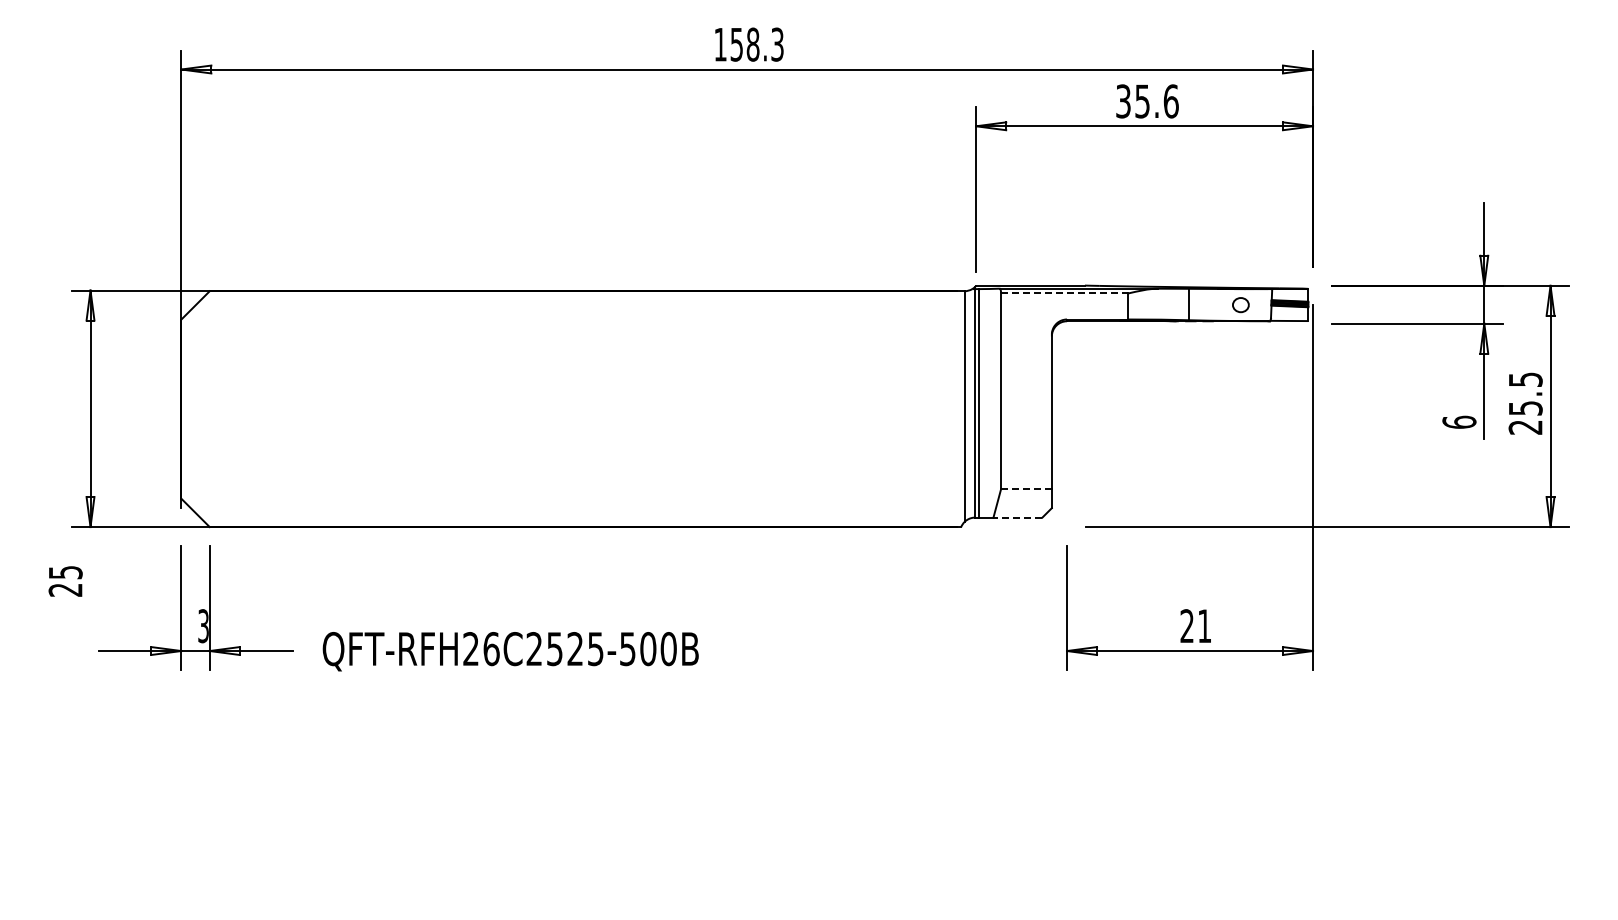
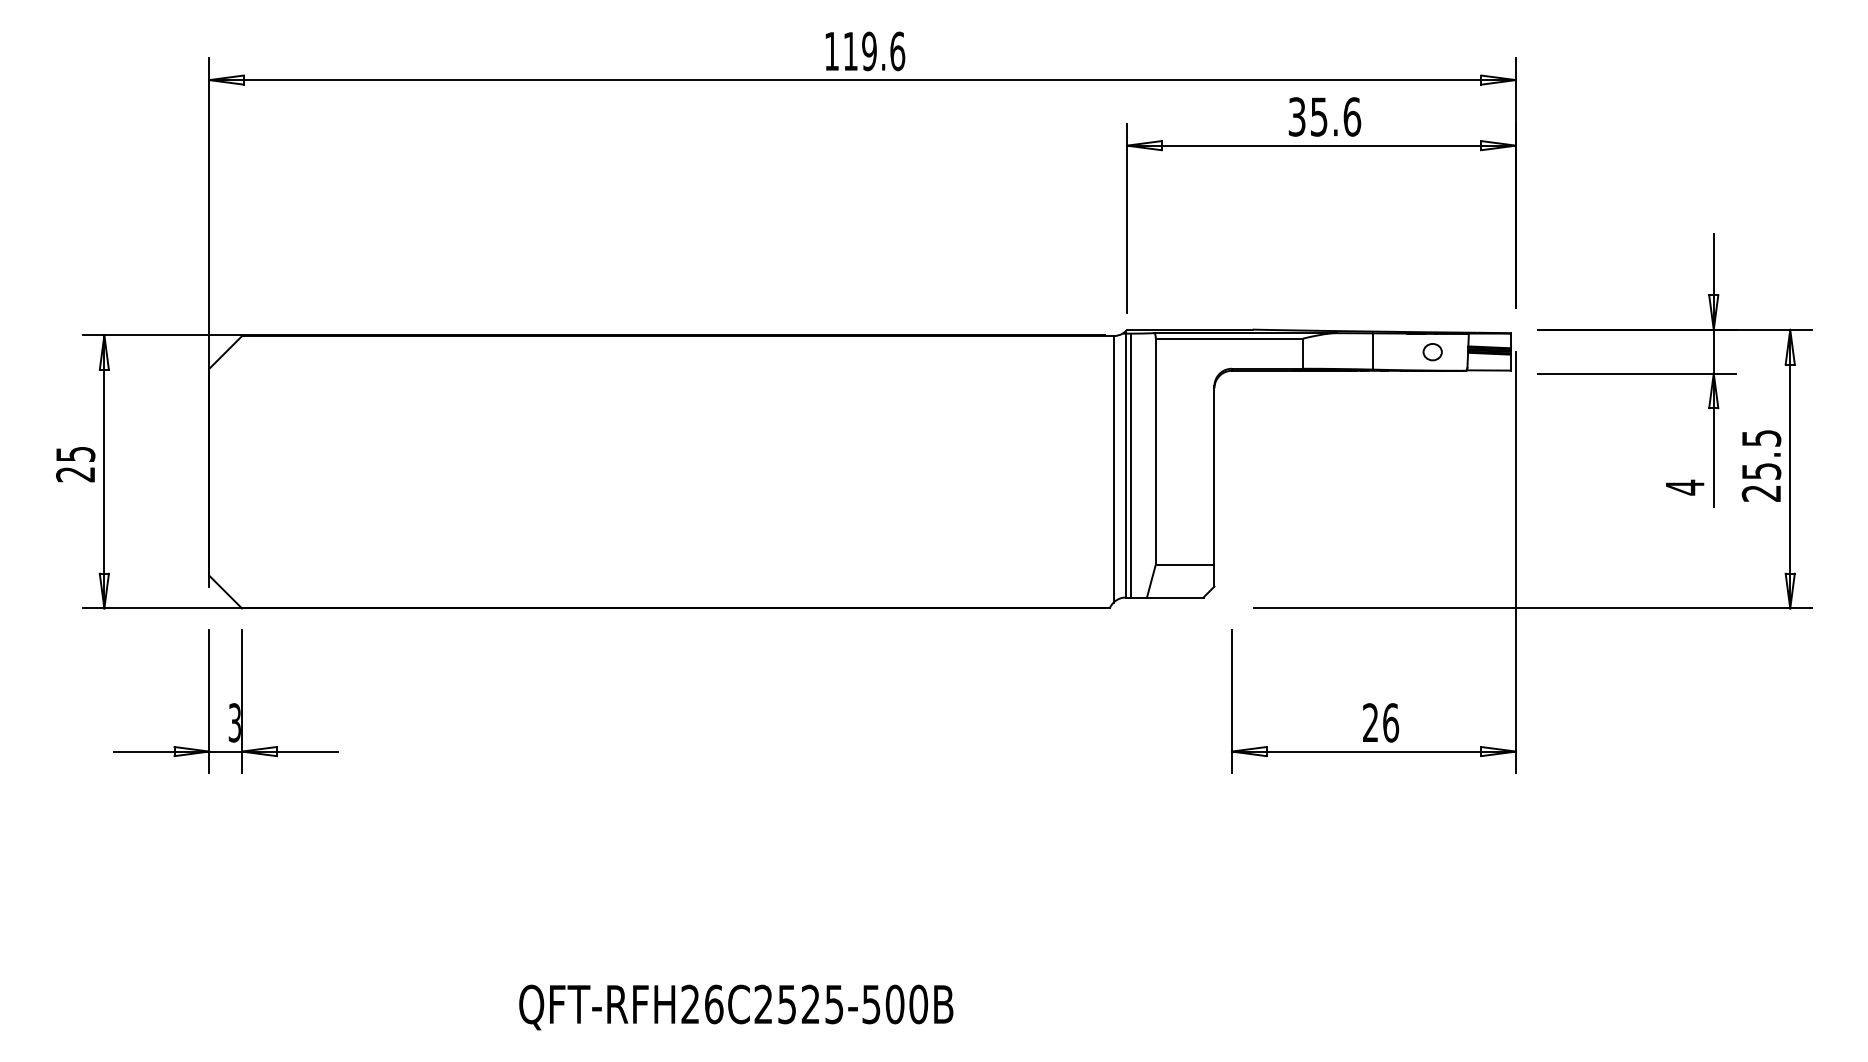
text: (757, 44) -> (874, 51), 158.3 -> 119.6
line: (1064, 293) -> (1229, 338), dashed -> solid
text: (1459, 422) -> (1685, 487), 6 -> 4
line: (1025, 489) -> (1183, 565), dashed -> solid
line: (1017, 517) -> (1174, 597), dashed -> solid
text: (65, 581) -> (75, 464), moved
text: (1204, 626) -> (1390, 723), 21 -> 26
text: (510, 651) -> (735, 1007), moved

